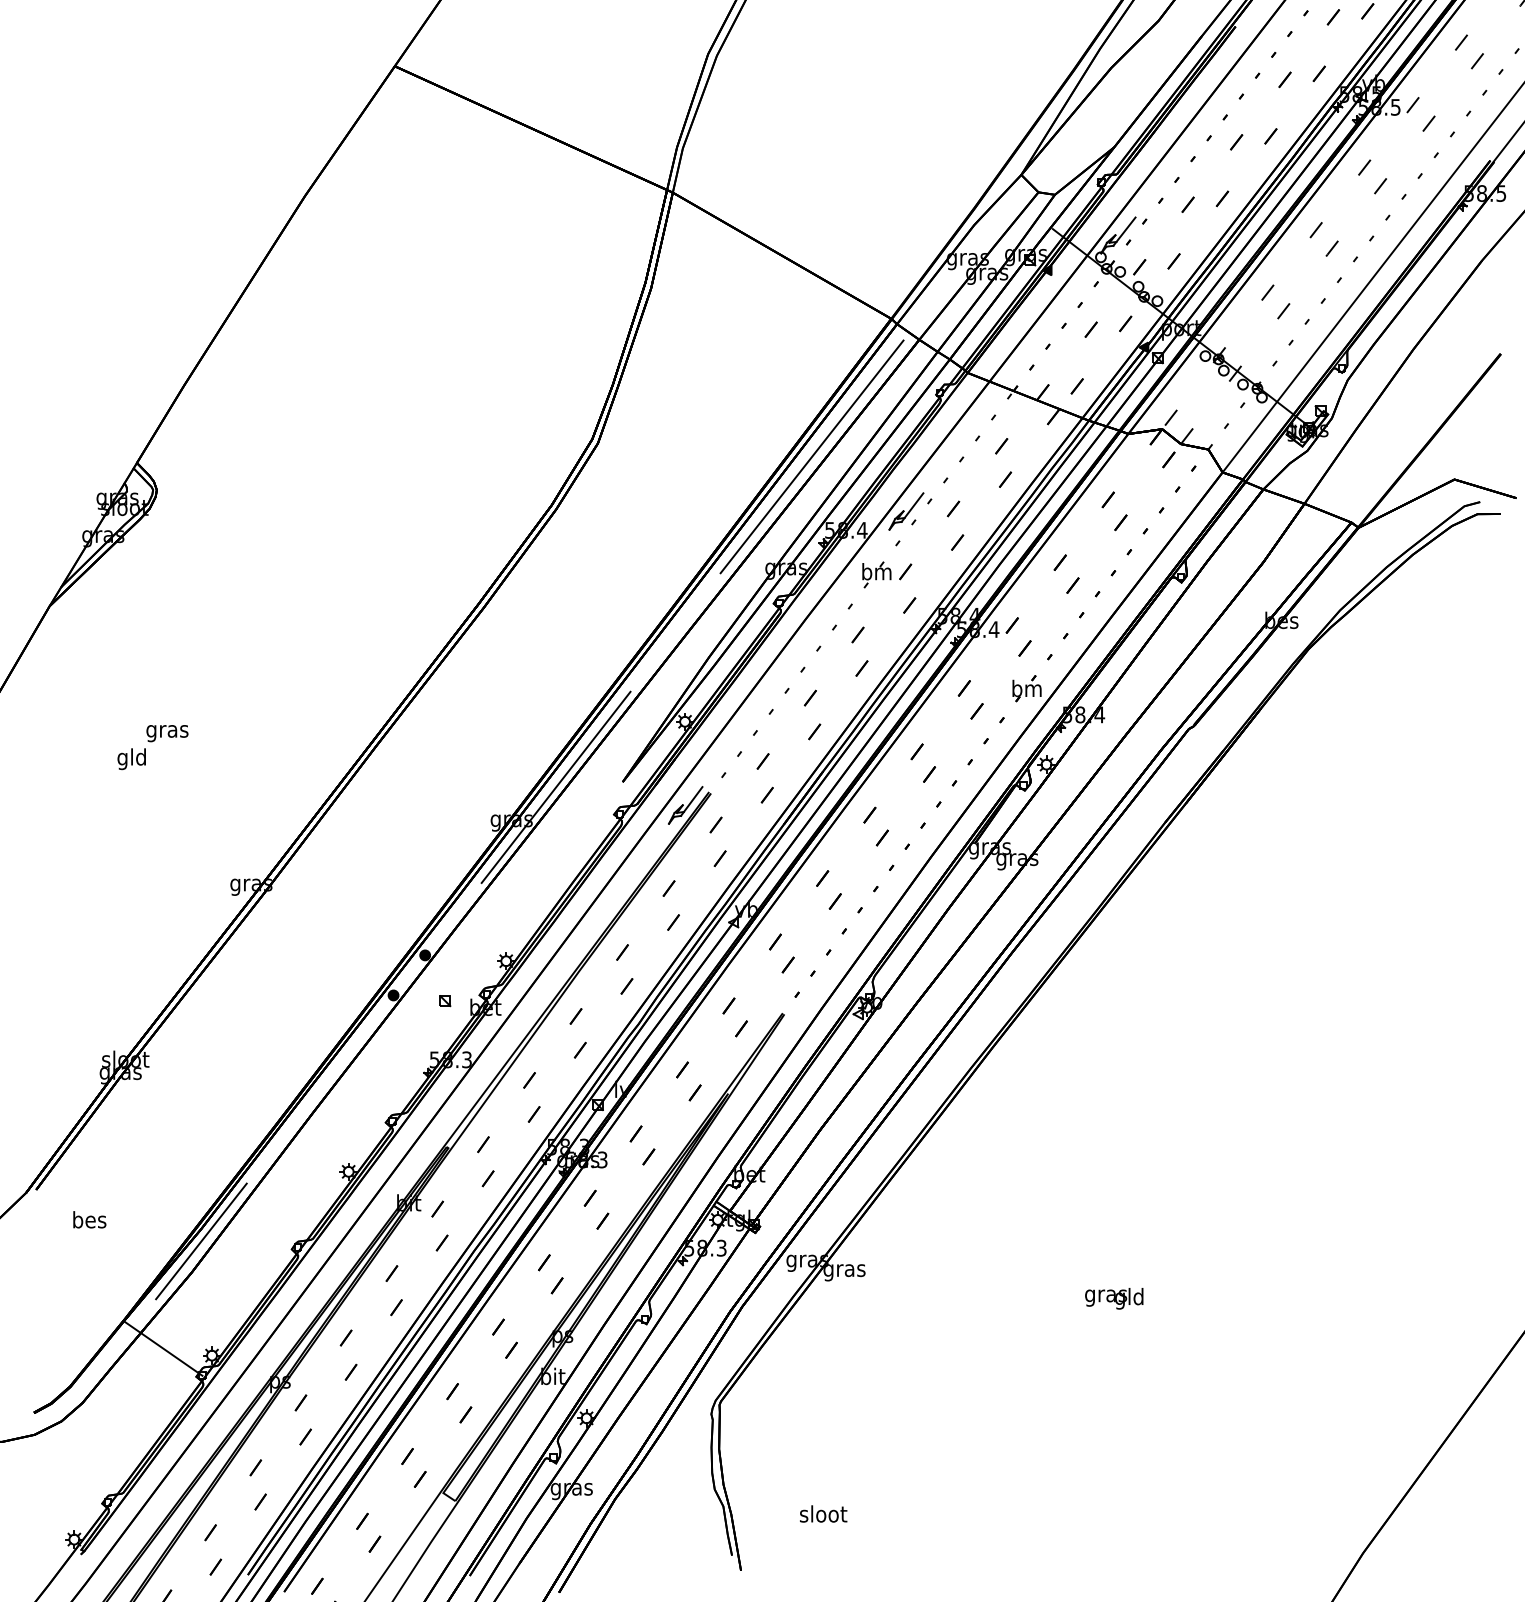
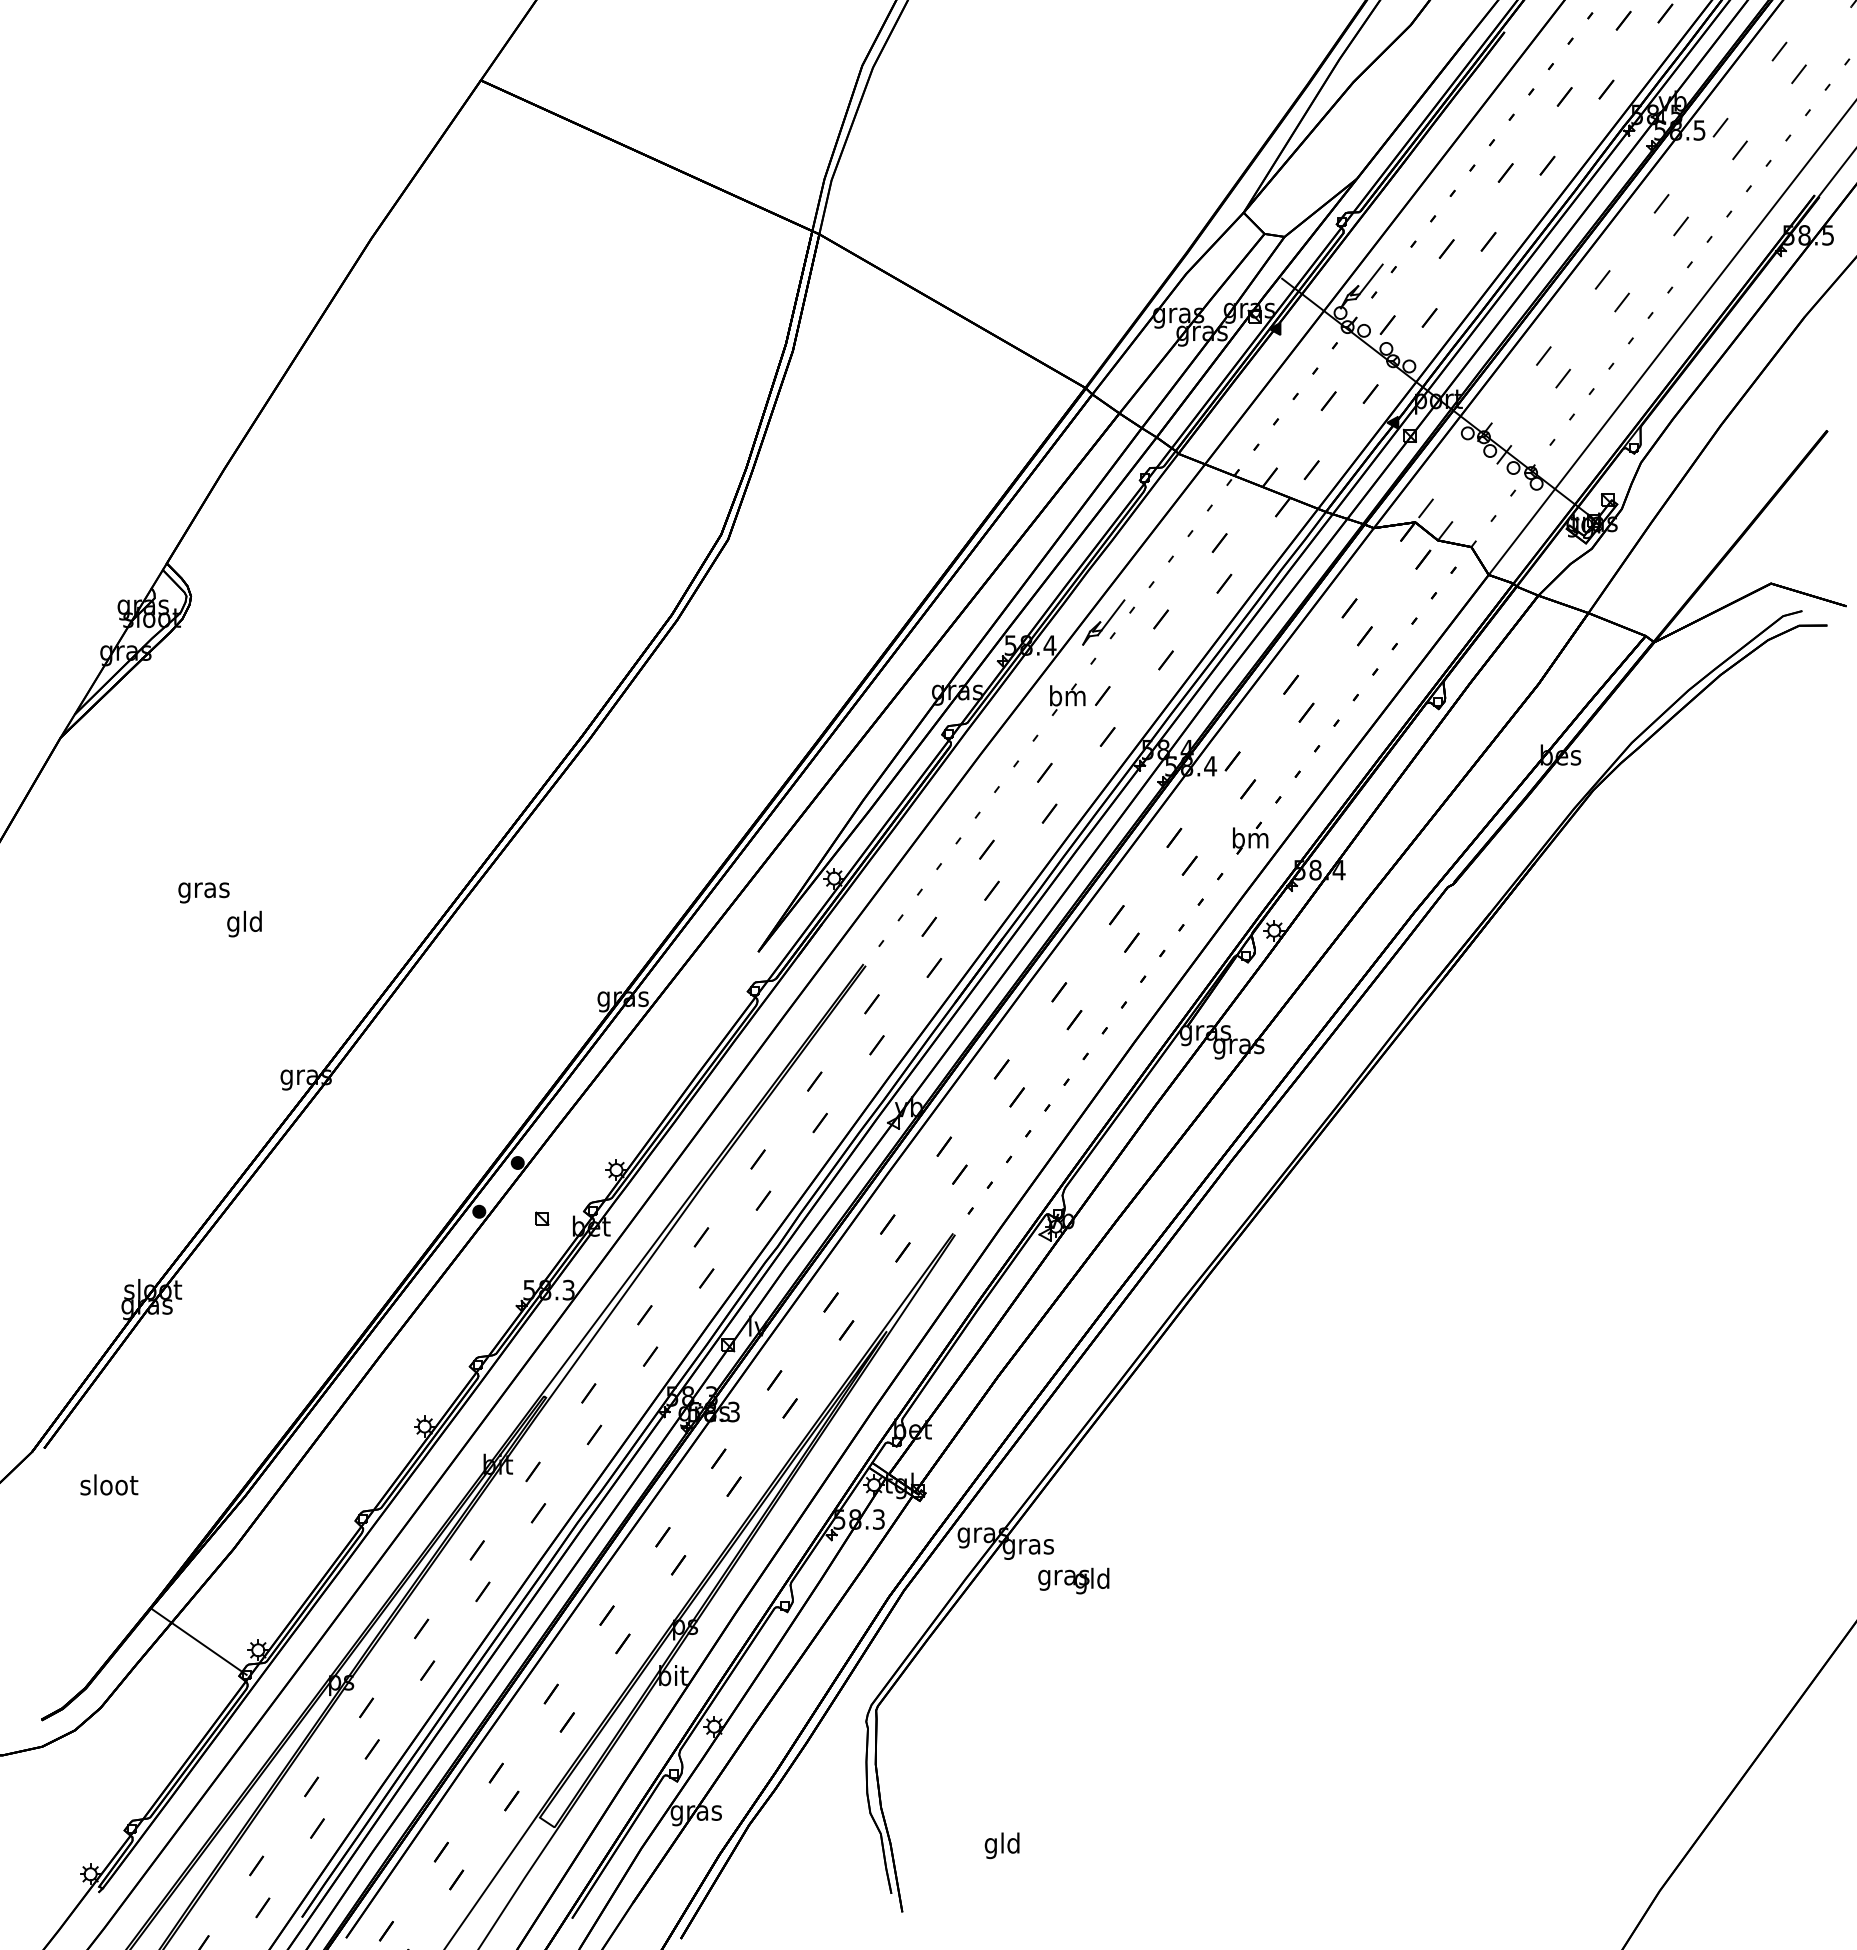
line: (811, 456) -> (988, 555), removed
text: (131, 758) -> (244, 923), moved
line: (555, 787) -> (676, 958), removed
part: (685, 805) -> (834, 980), removed
text: (89, 1219) -> (109, 1484), bes -> sloot
line: (201, 1240) -> (245, 1510), removed
text: (1114, 1298) -> (1073, 1580), moved
text: (823, 1515) -> (1002, 1845), sloot -> gld

